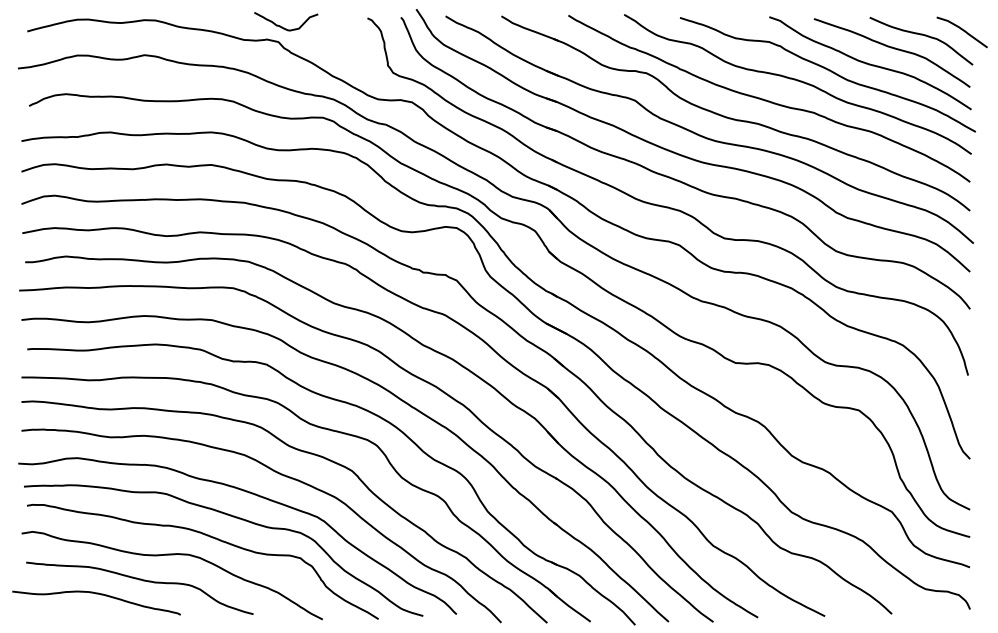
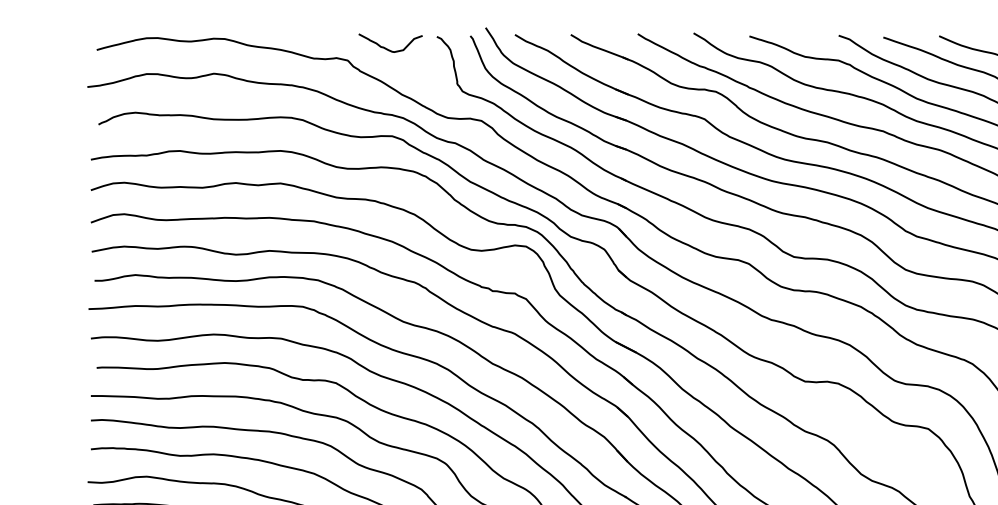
curve: (284, 27) -> (388, 49), moved

